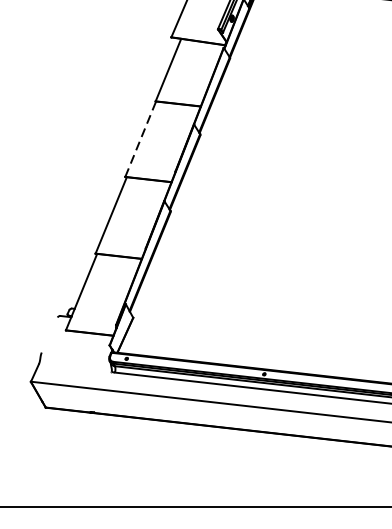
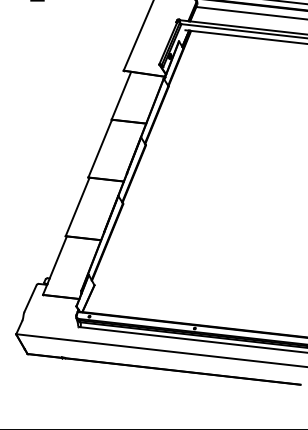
line: (141, 139) -> (100, 148), dashed -> solid
line: (49, 335) -> (30, 298), added

